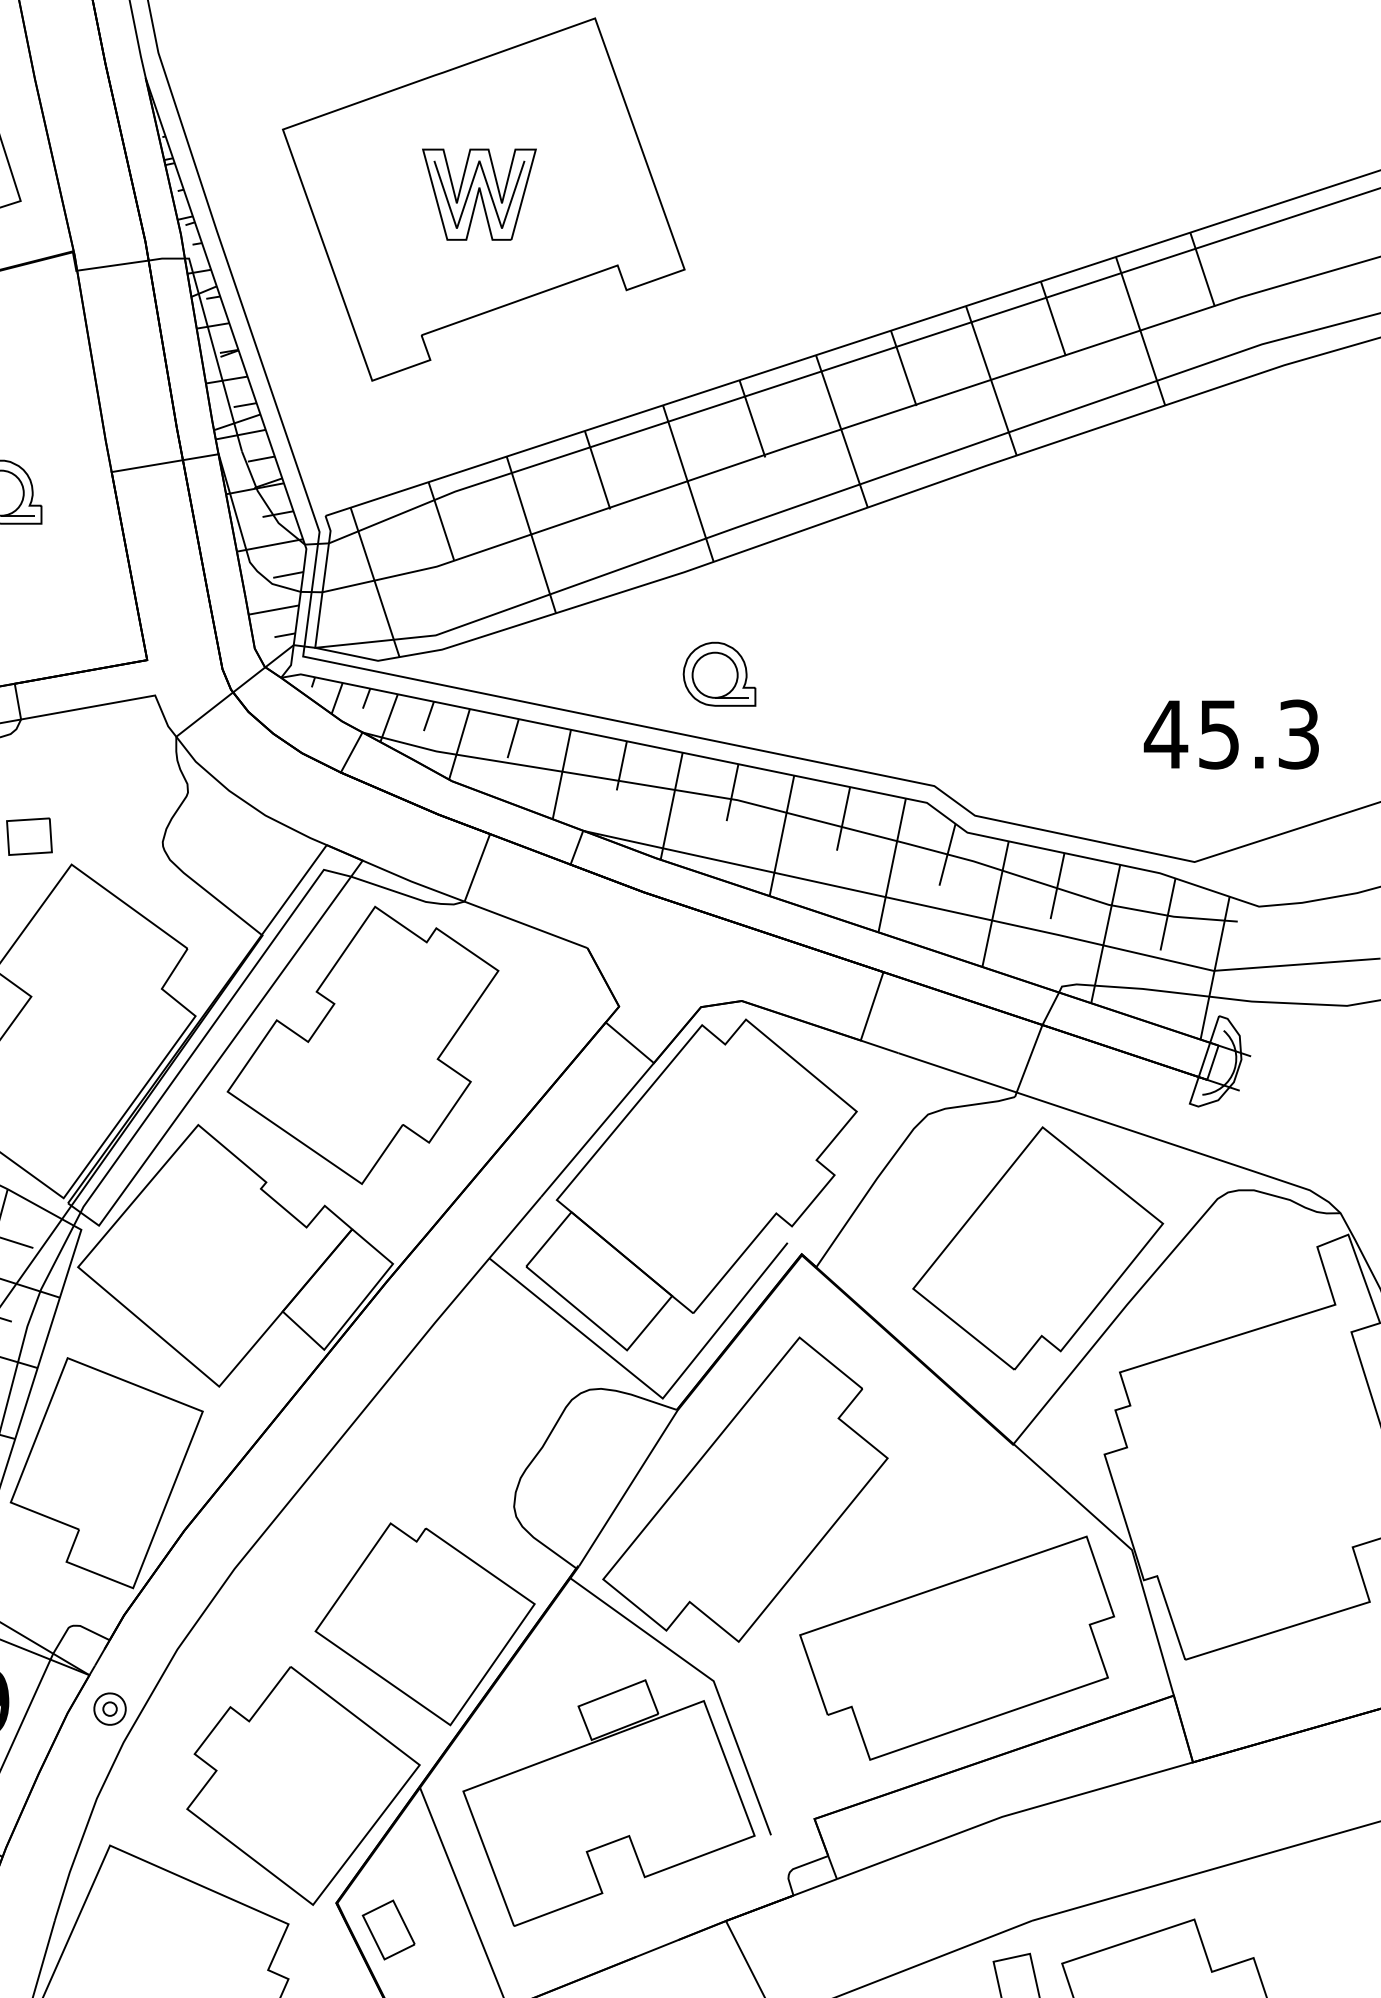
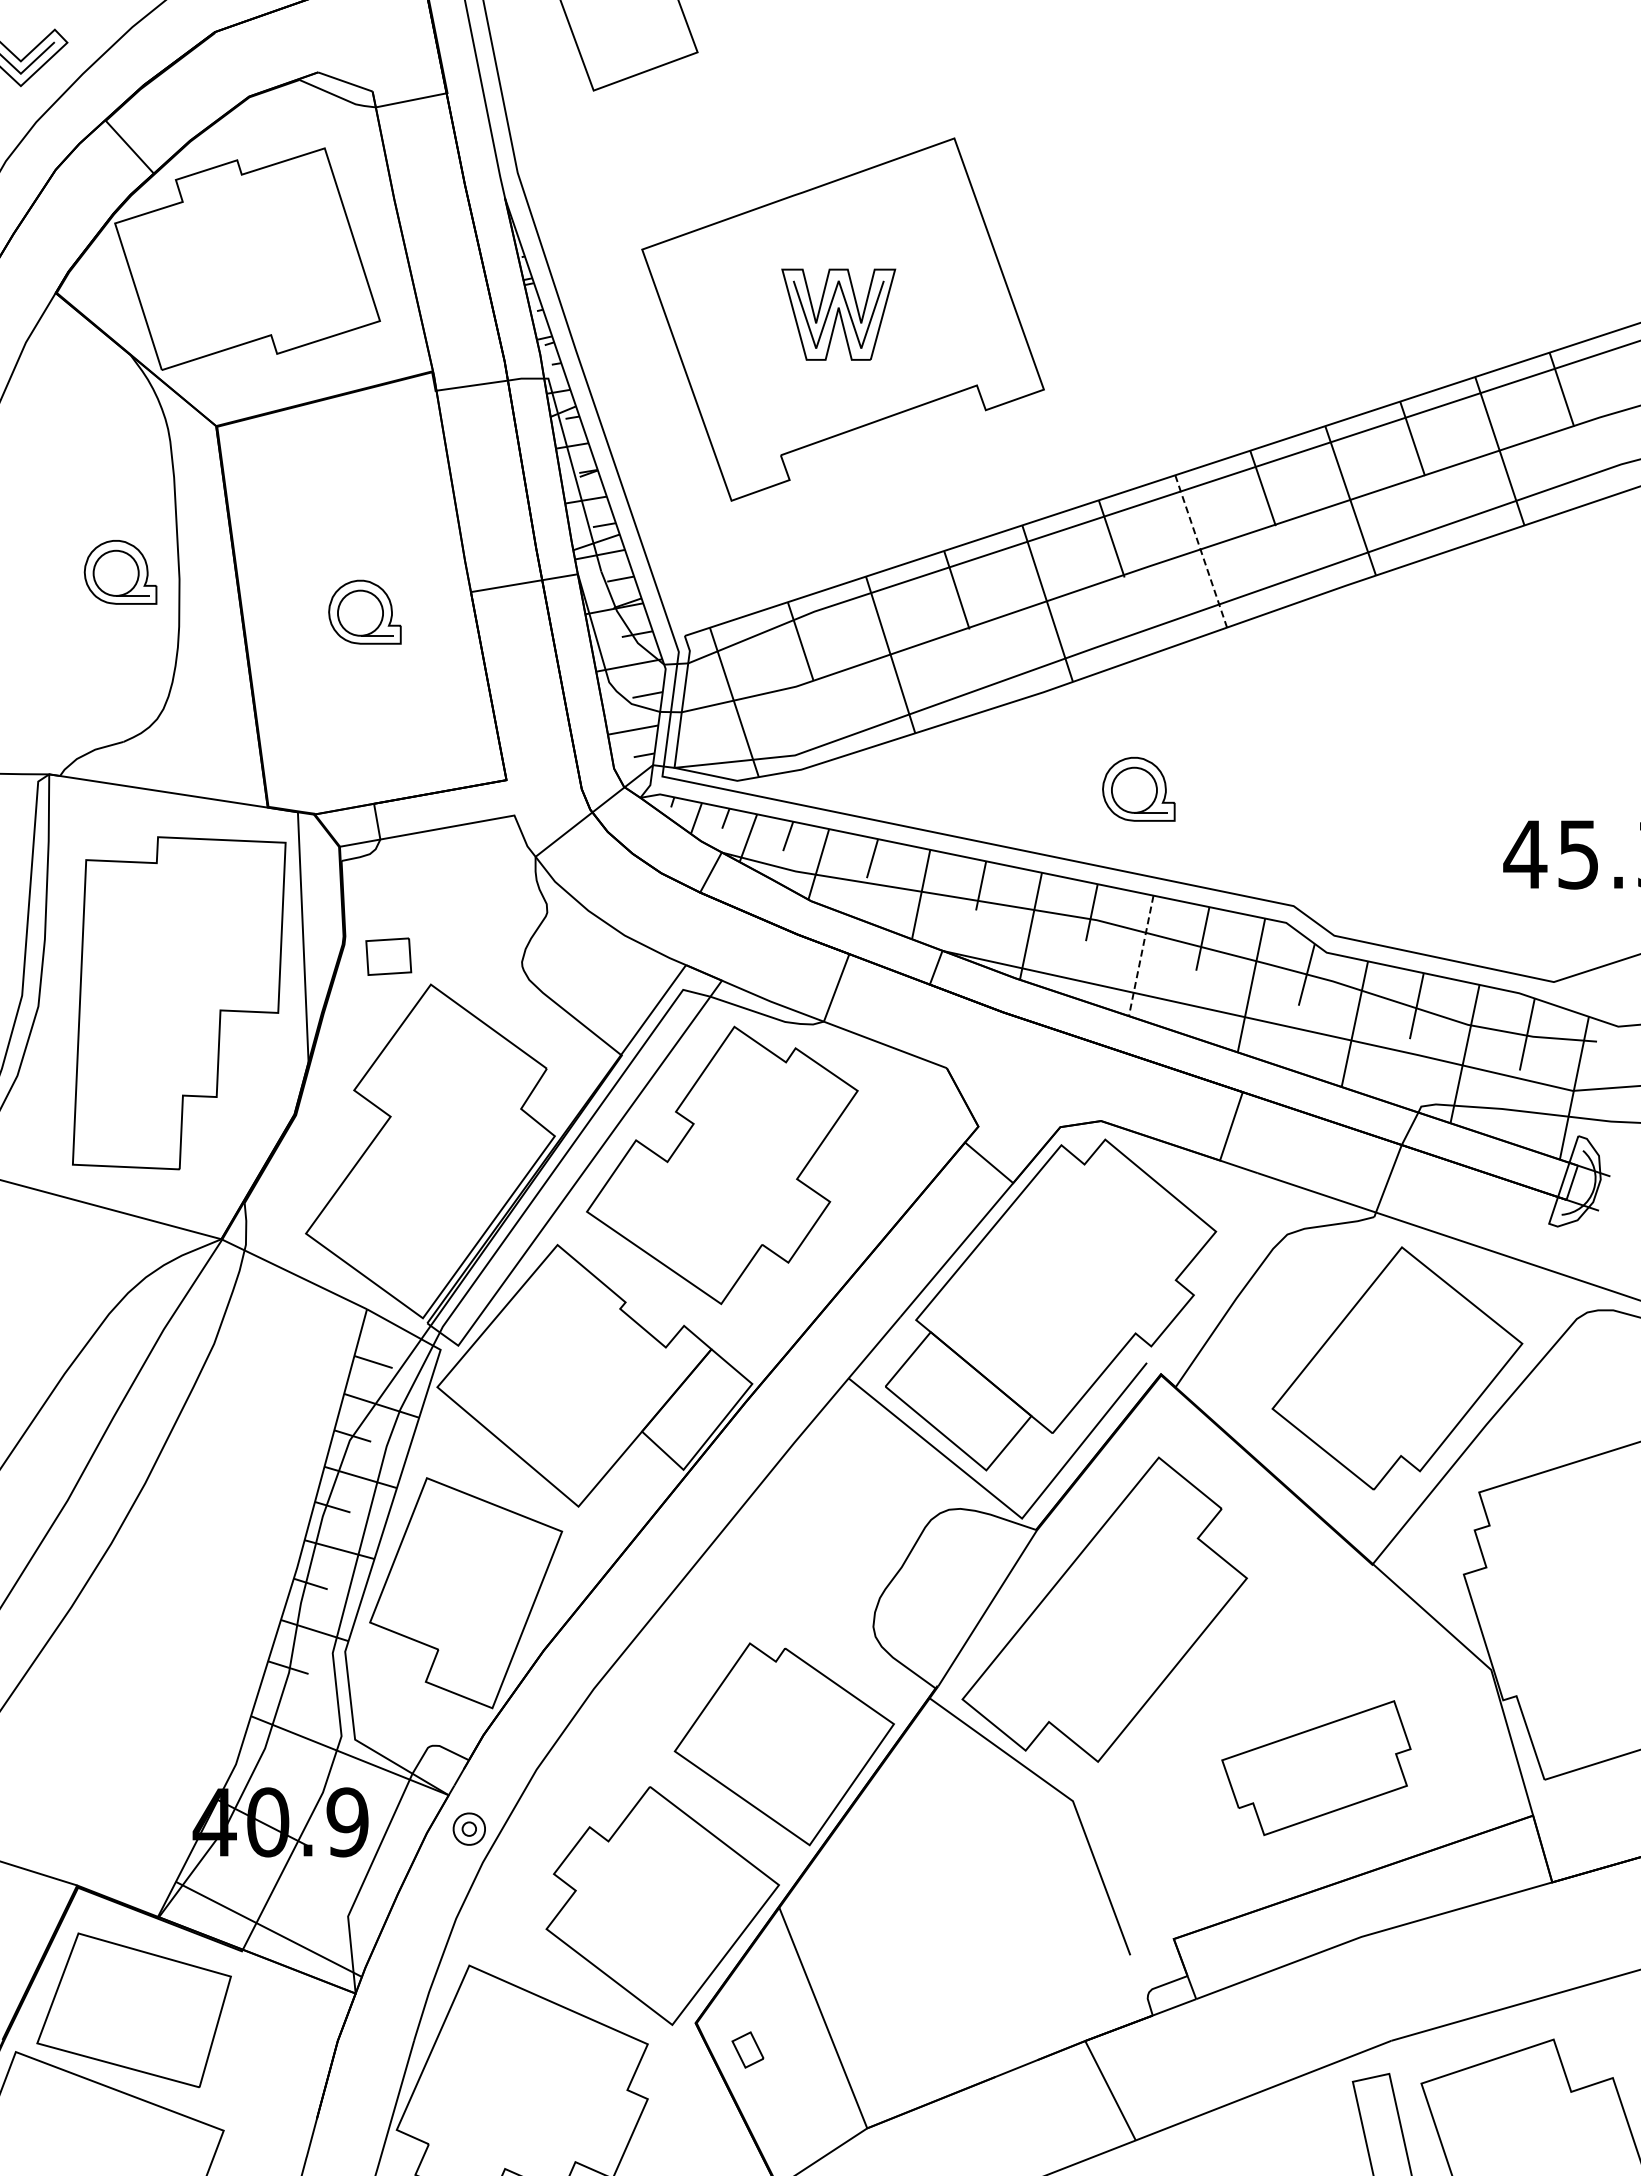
line: (842, 431) -> (1201, 551), solid -> dashed
part: (719, 673) -> (1138, 788), moved
line: (782, 836) -> (1141, 956), solid -> dashed
part: (957, 1647) -> (1316, 1767), size x0.6
part: (608, 1802) -> (967, 1922), removed
part: (388, 1929) -> (747, 2049), size x0.6

